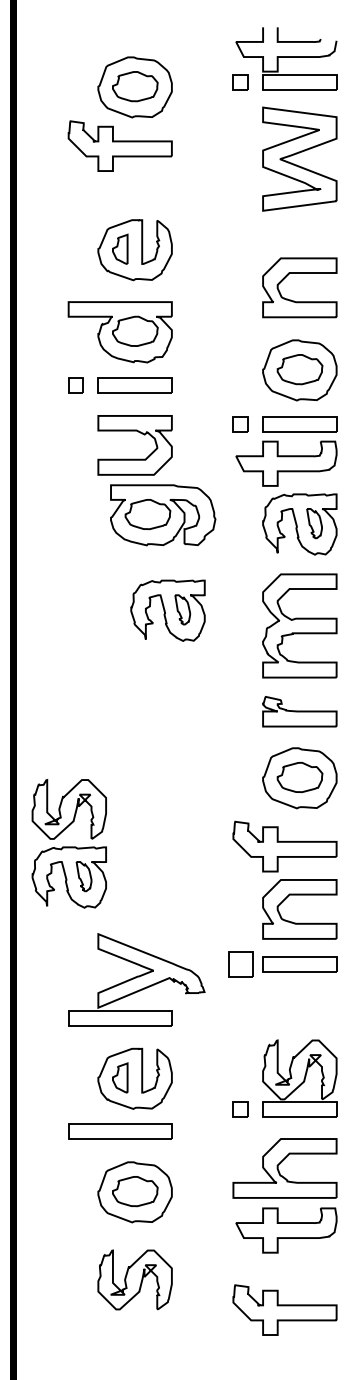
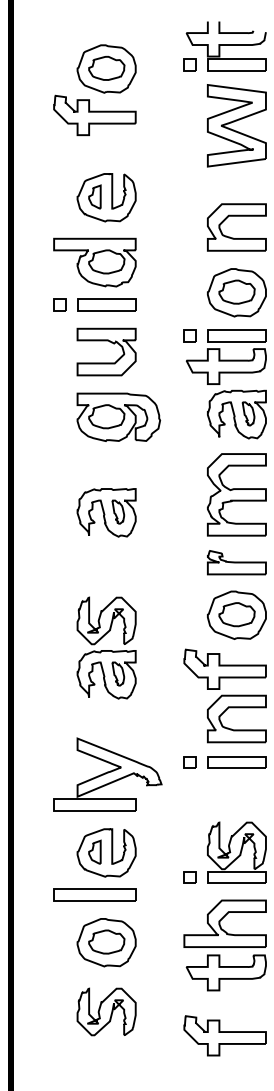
part: (162, 514) -> (118, 416), moved
part: (167, 610) -> (106, 512), moved
part: (69, 843) -> (106, 647), moved
part: (239, 964) -> (189, 762), size x0.62

